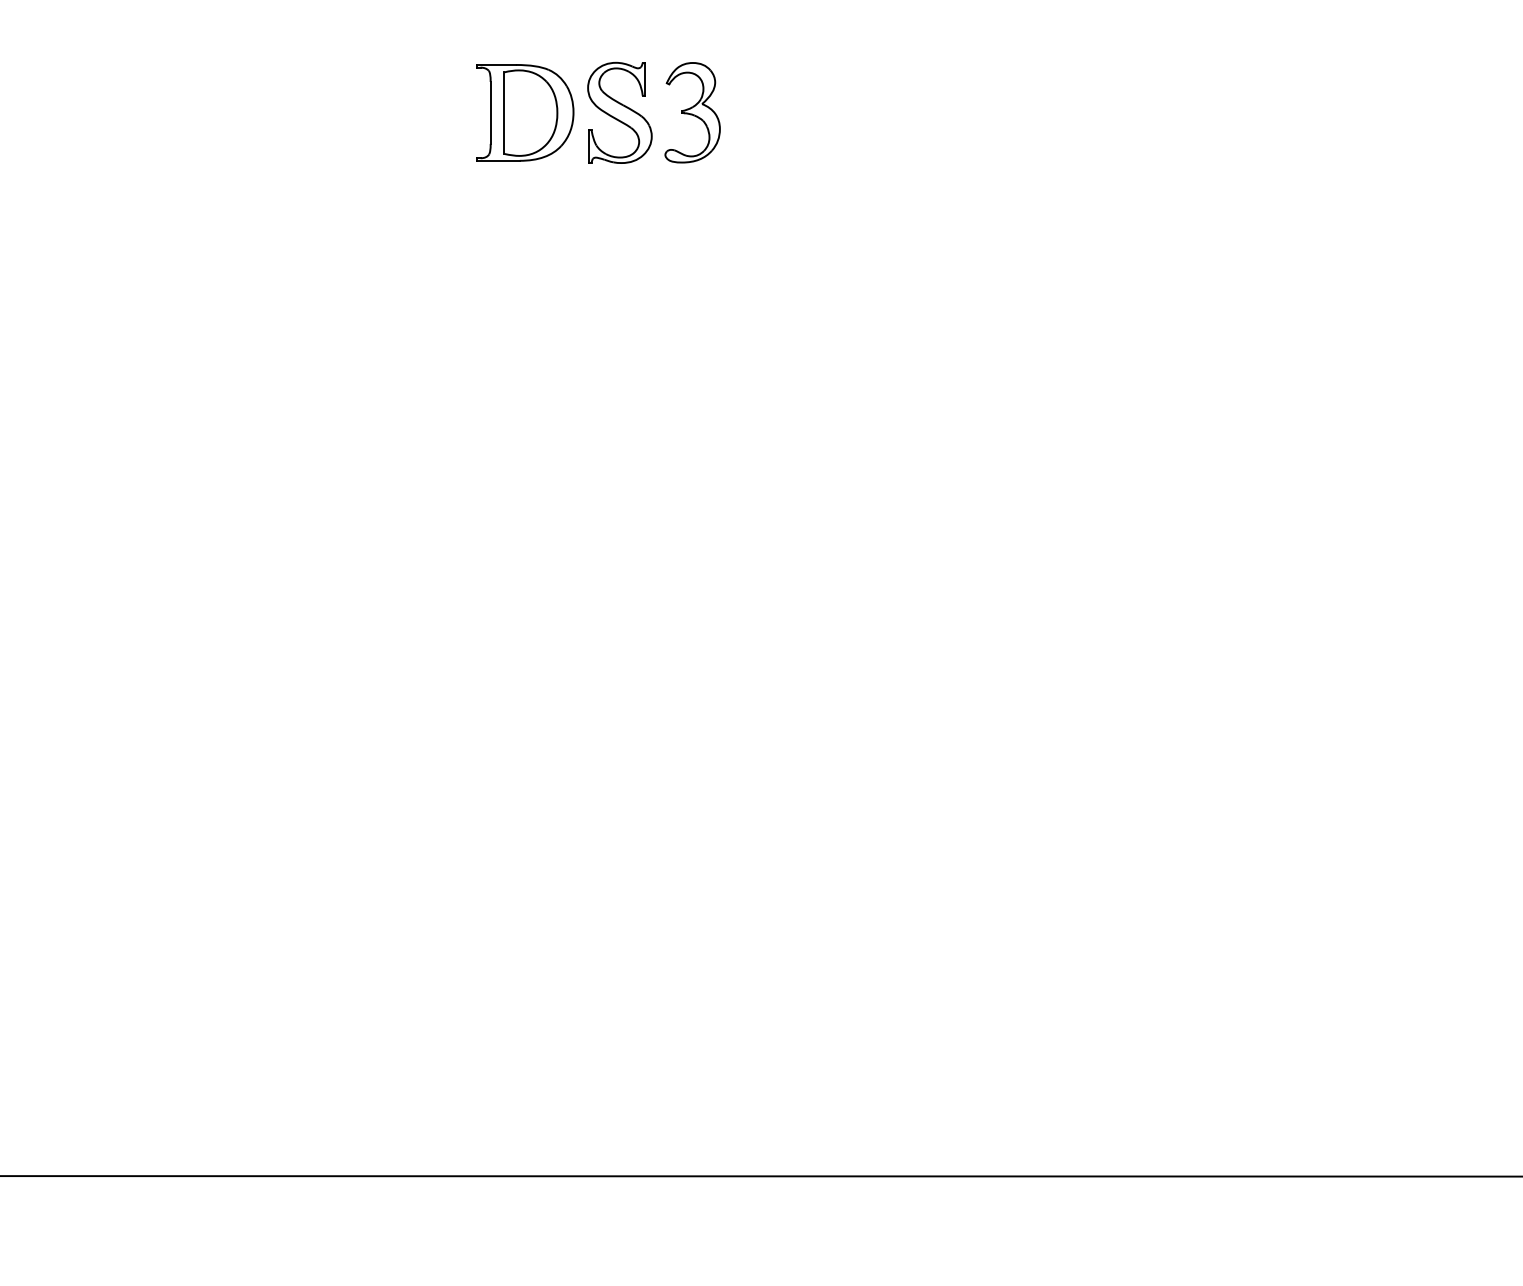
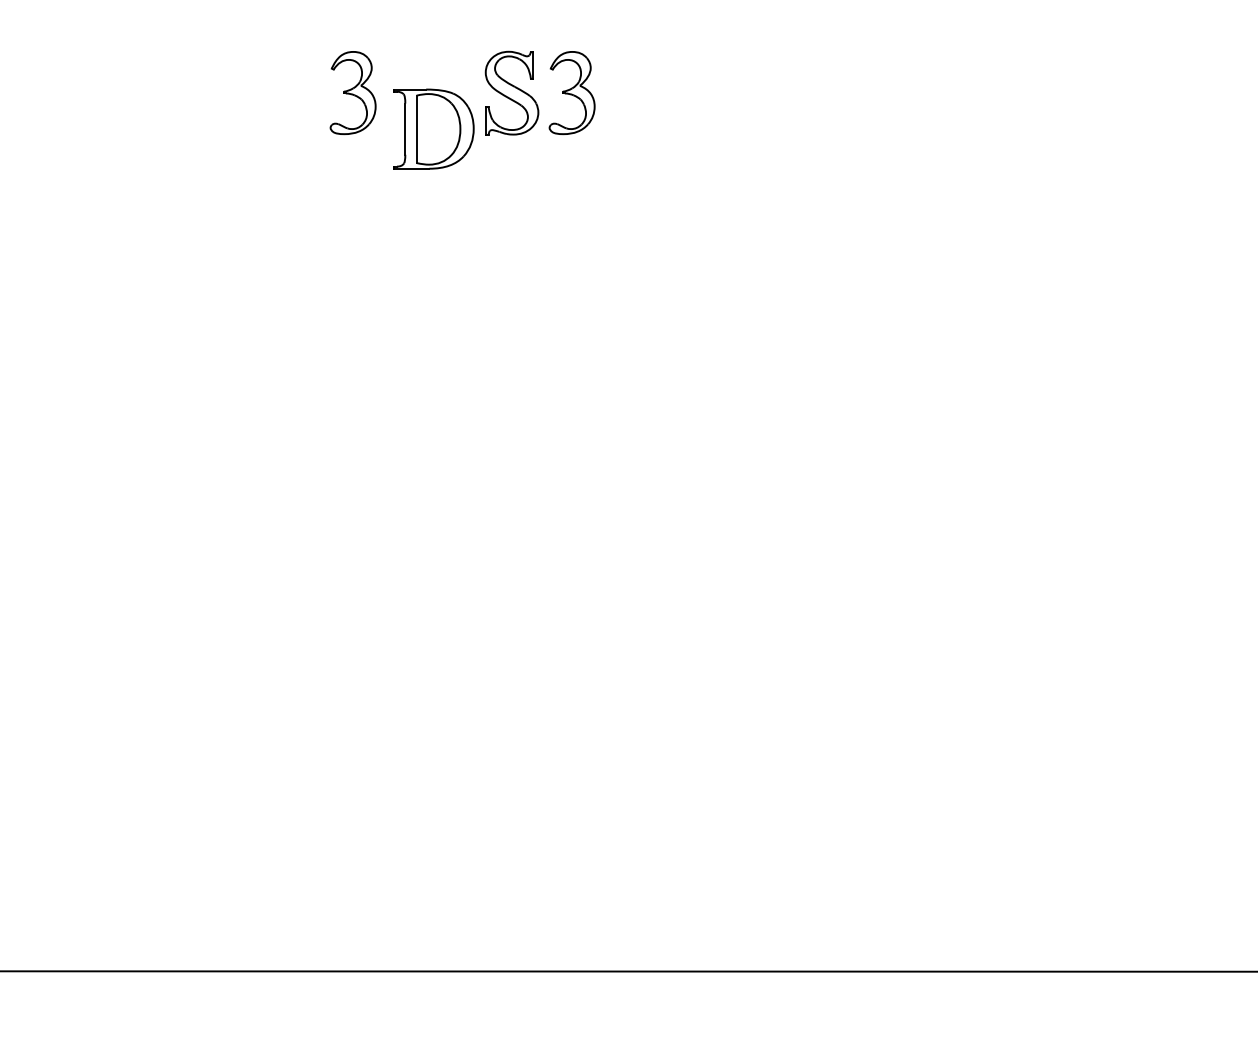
part: (524, 112) -> (433, 128), moved
part: (426, 113) -> (352, 93), added

